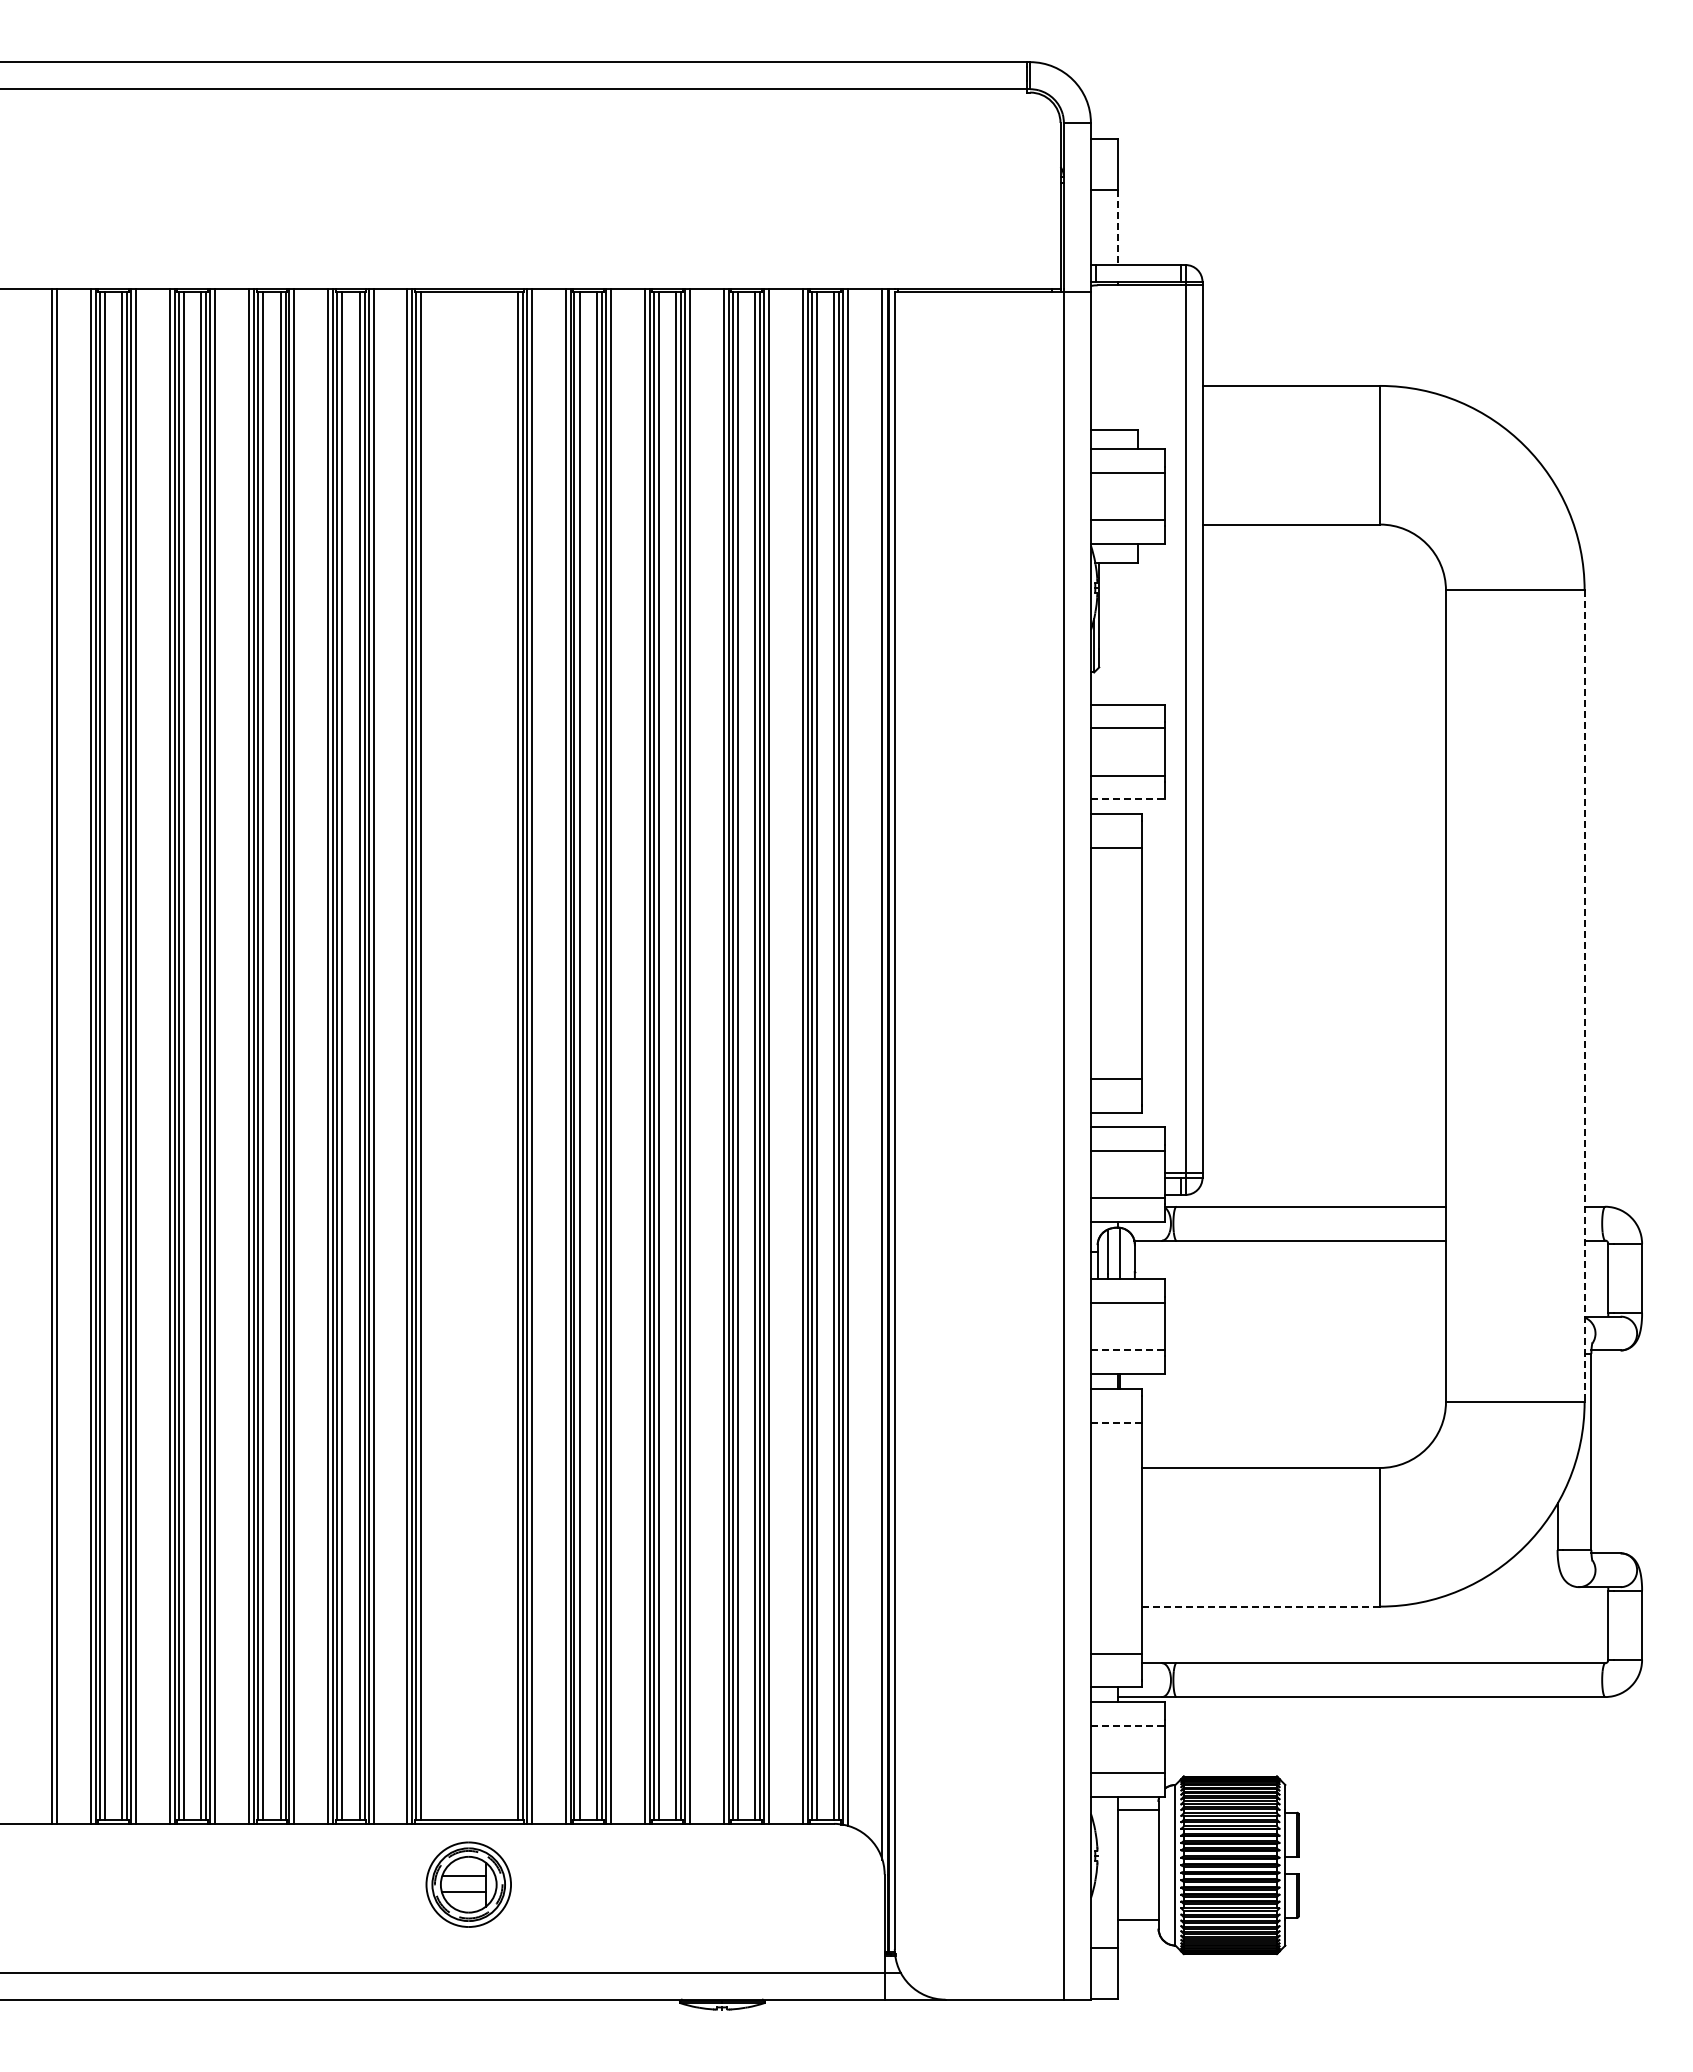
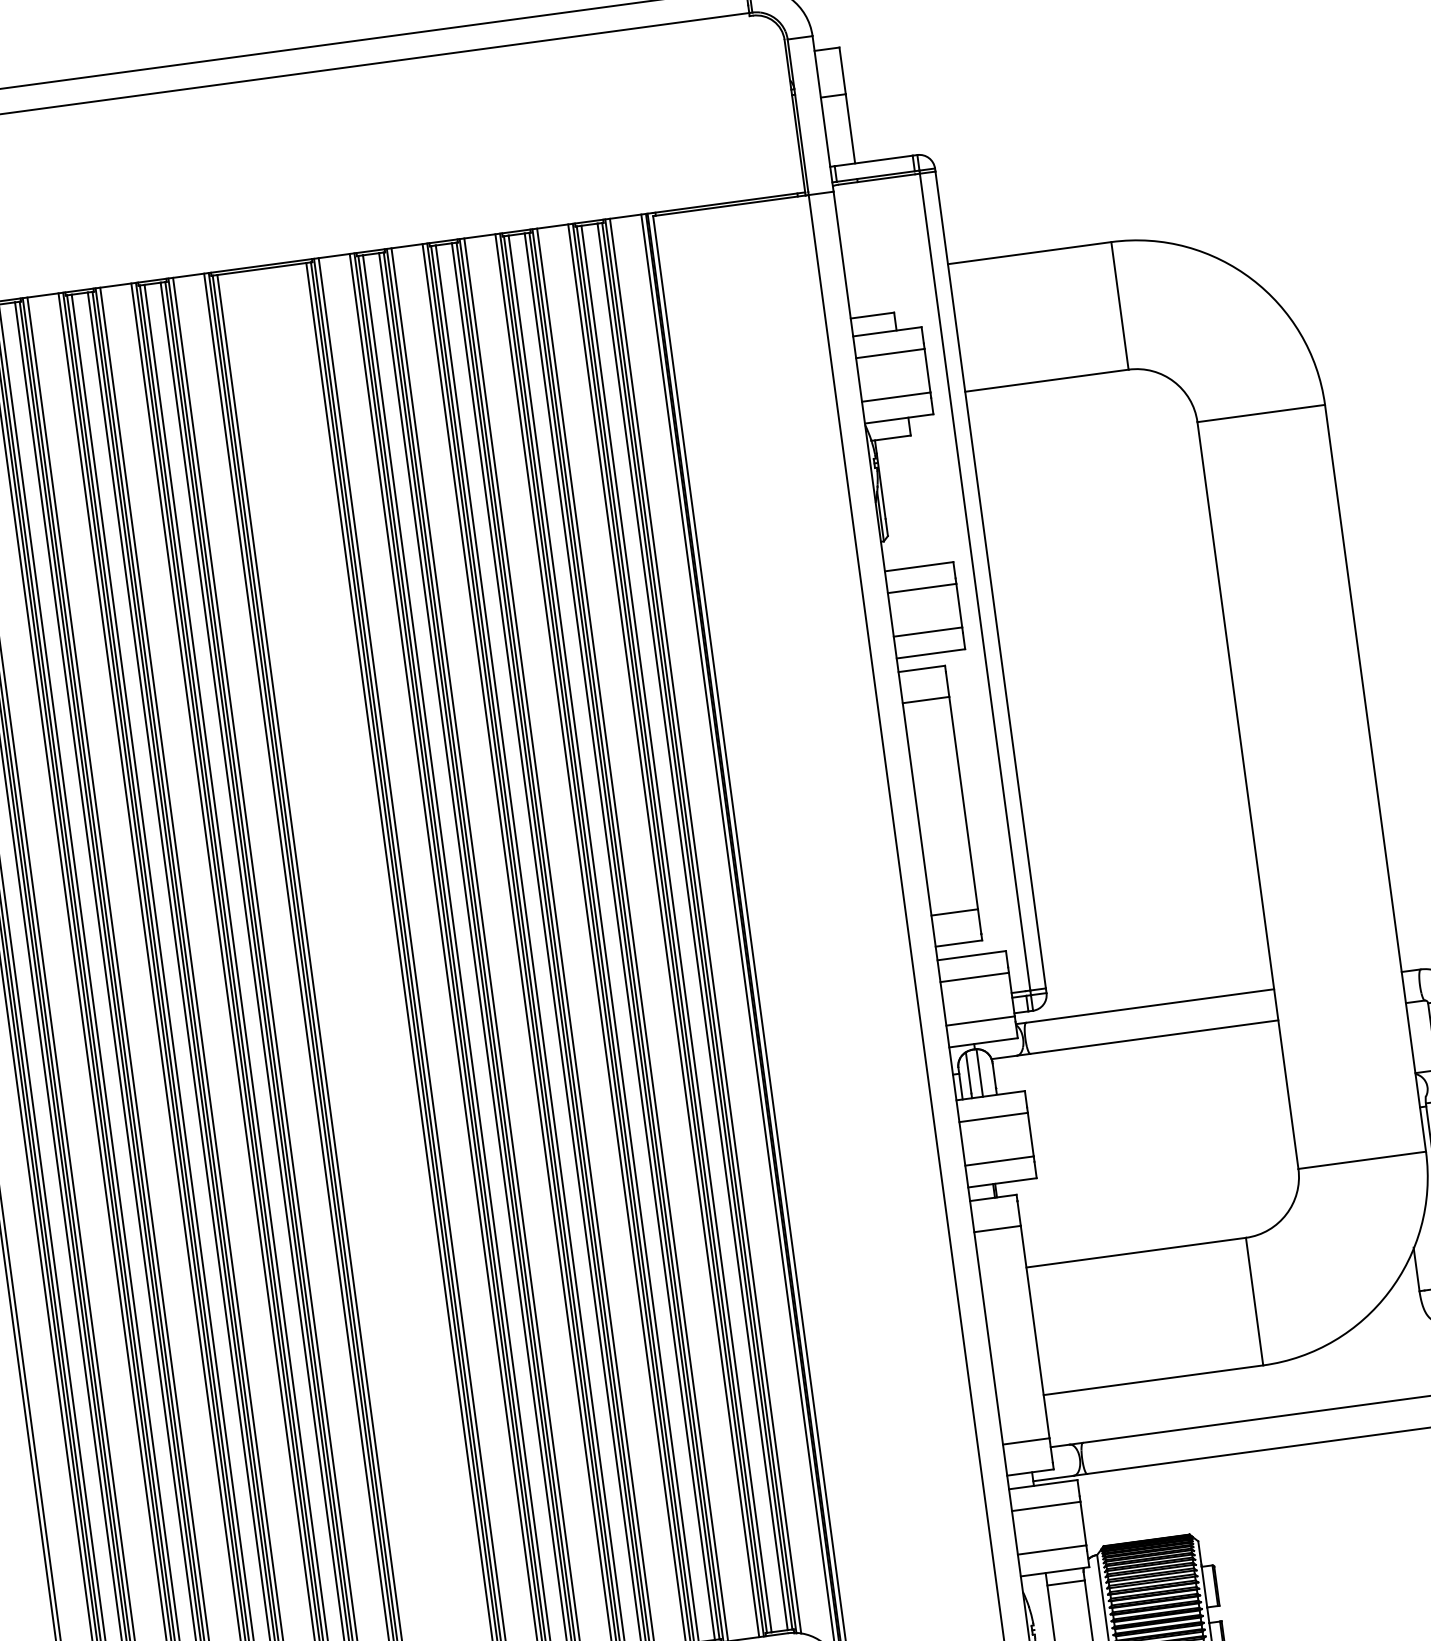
line: (1117, 227) -> (850, 128), dashed -> solid
line: (1128, 799) -> (931, 653), dashed -> solid
line: (1584, 996) -> (1375, 778), dashed -> solid
line: (1128, 1350) -> (999, 1161), dashed -> solid
line: (1115, 1422) -> (996, 1228), dashed -> solid
line: (1260, 1606) -> (1153, 1380), dashed -> solid
line: (1128, 1725) -> (1046, 1506), dashed -> solid

